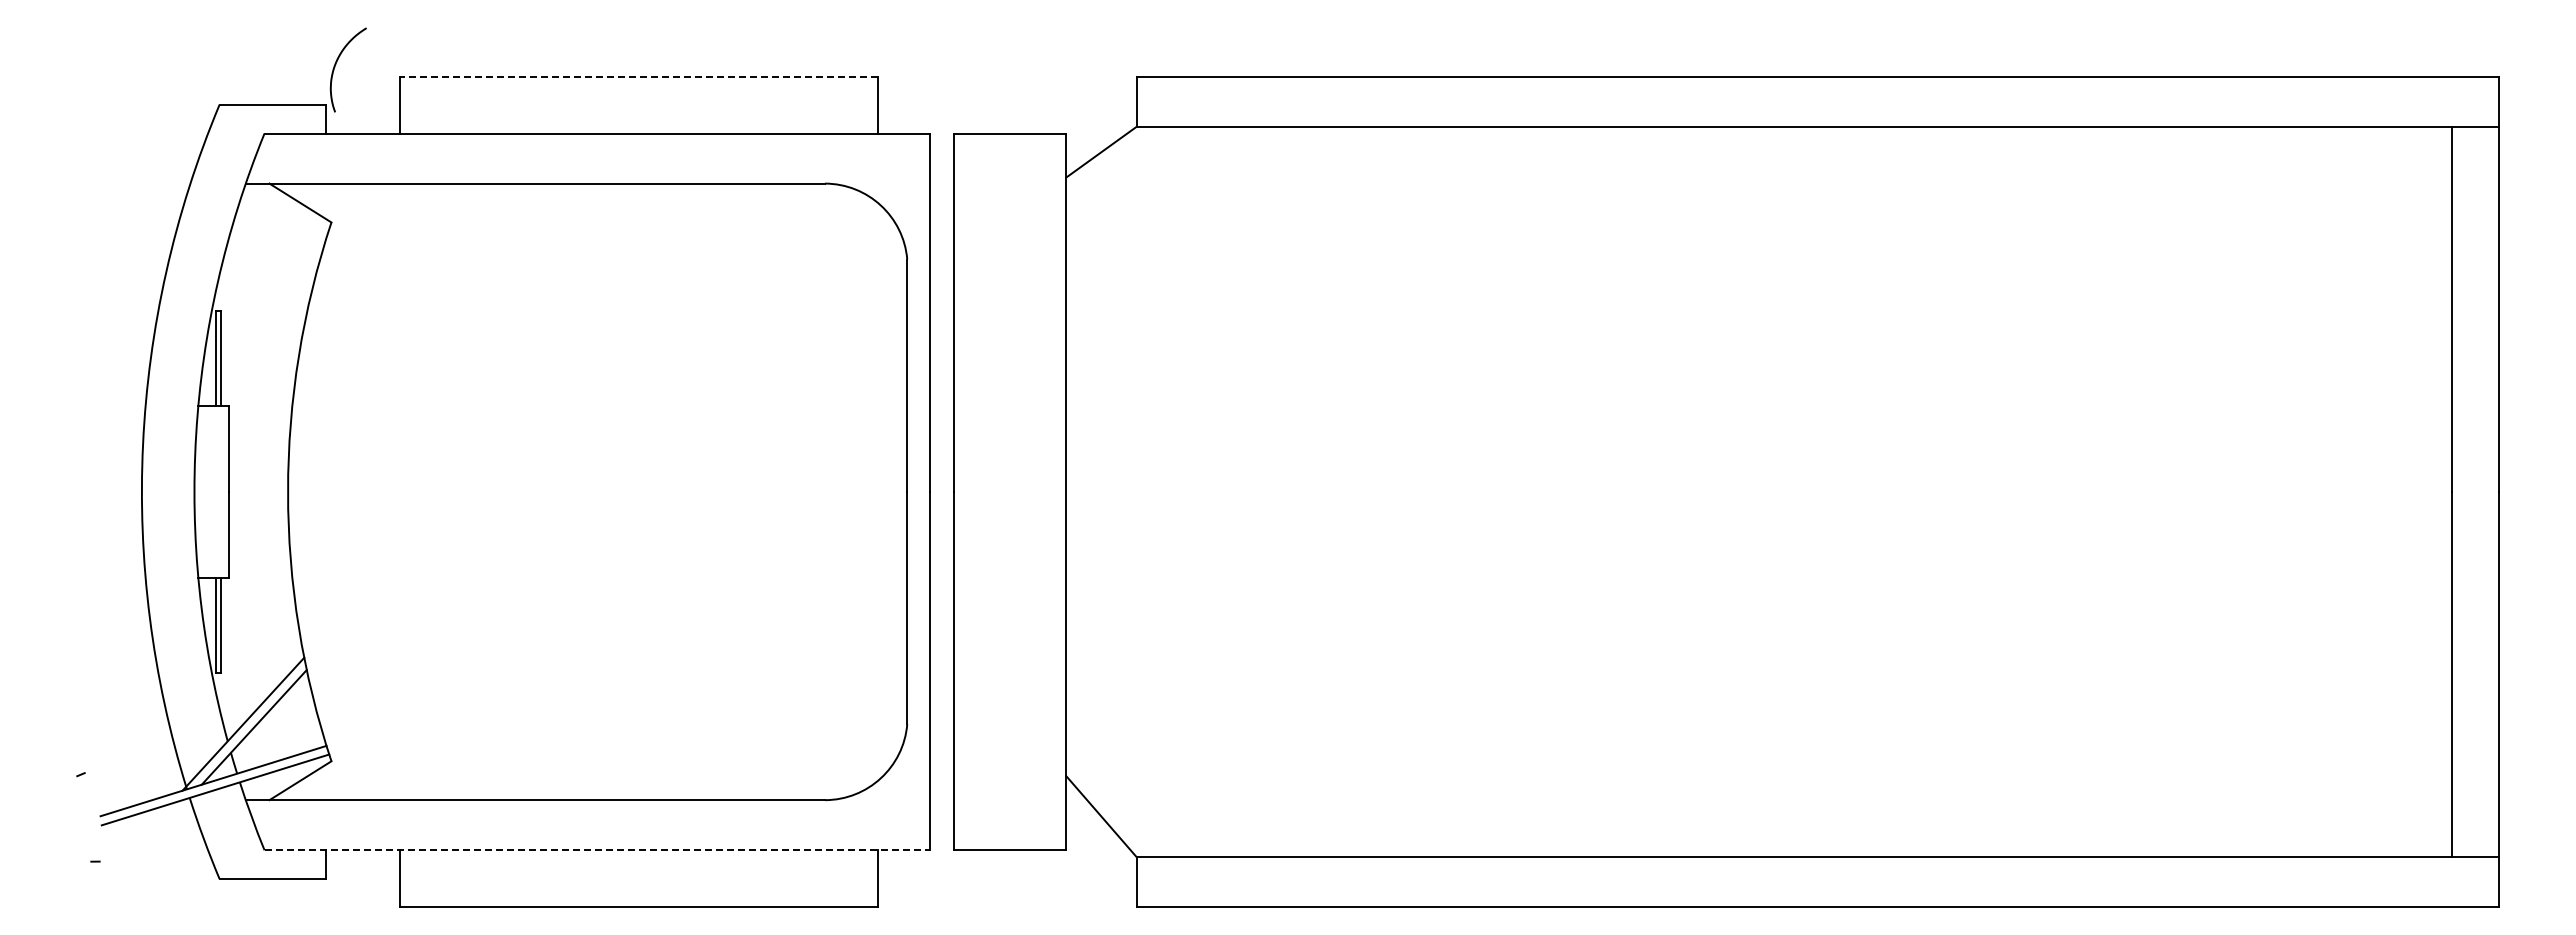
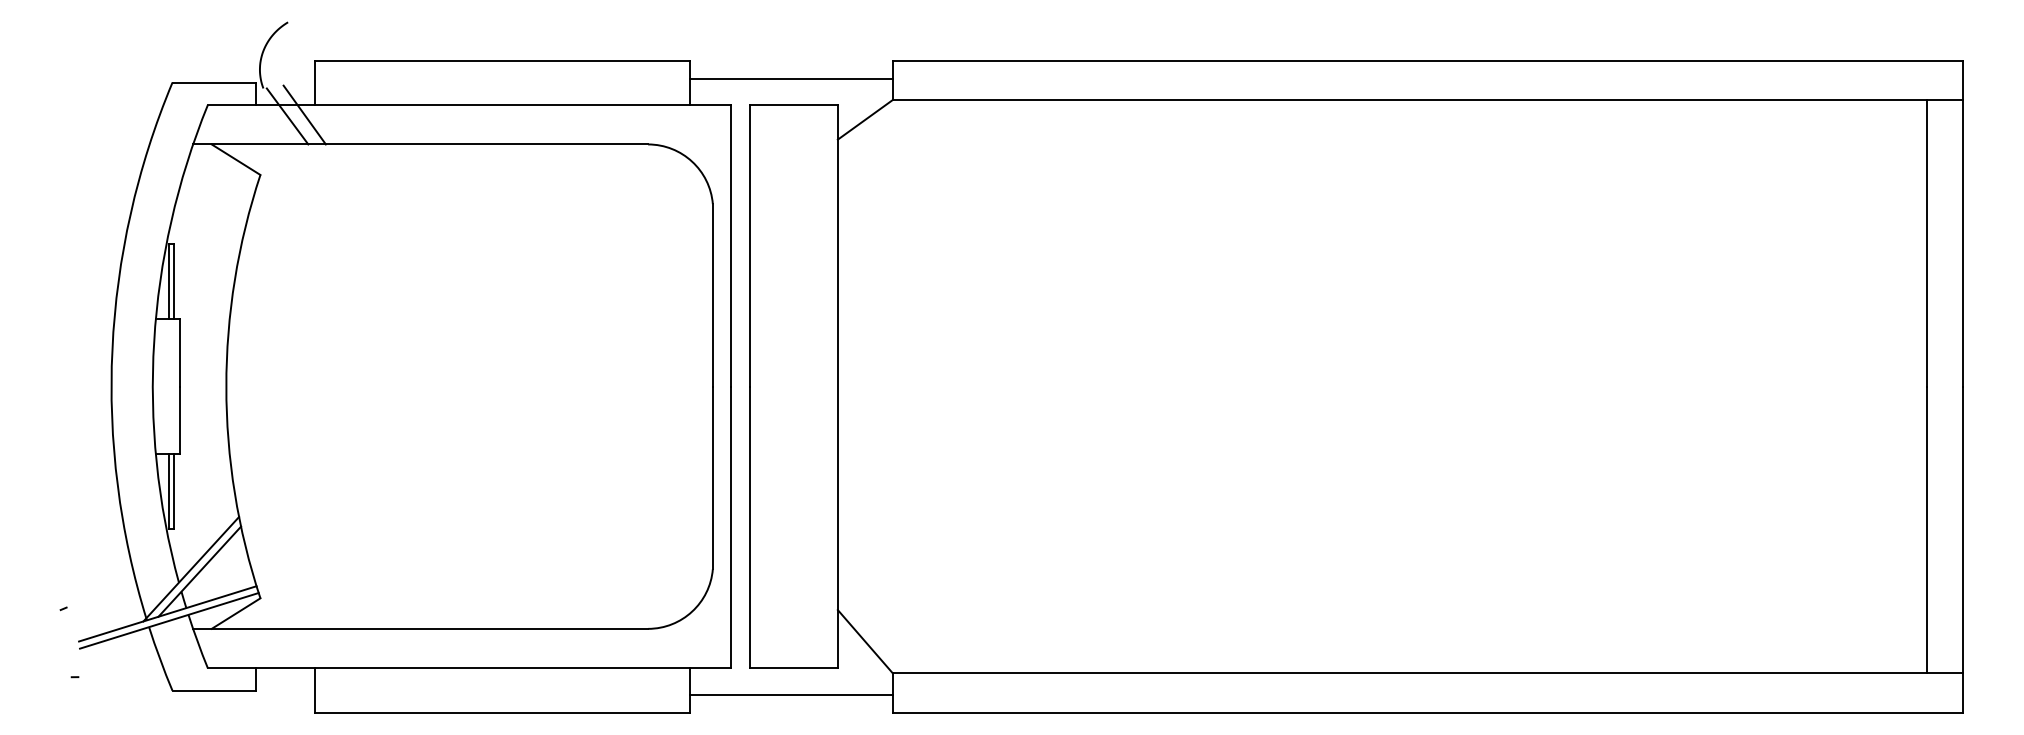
line: (638, 76) -> (501, 60), dashed -> solid
line: (1006, 99) -> (790, 78), added
line: (387, 145) -> (304, 114), added
line: (365, 147) -> (287, 116), added
line: (597, 850) -> (469, 668), dashed -> solid
line: (1006, 883) -> (790, 694), added

